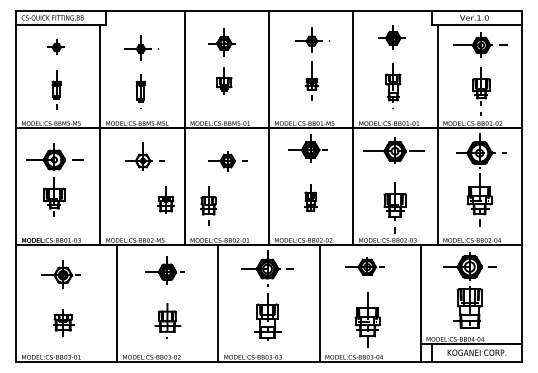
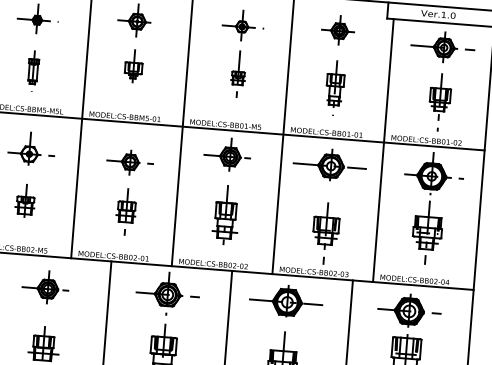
part: (310, 198) -> (225, 214), size x1.67
part: (165, 199) -> (25, 200), moved
part: (208, 205) -> (126, 211), moved
part: (366, 266) -> (286, 301), size x1.43

